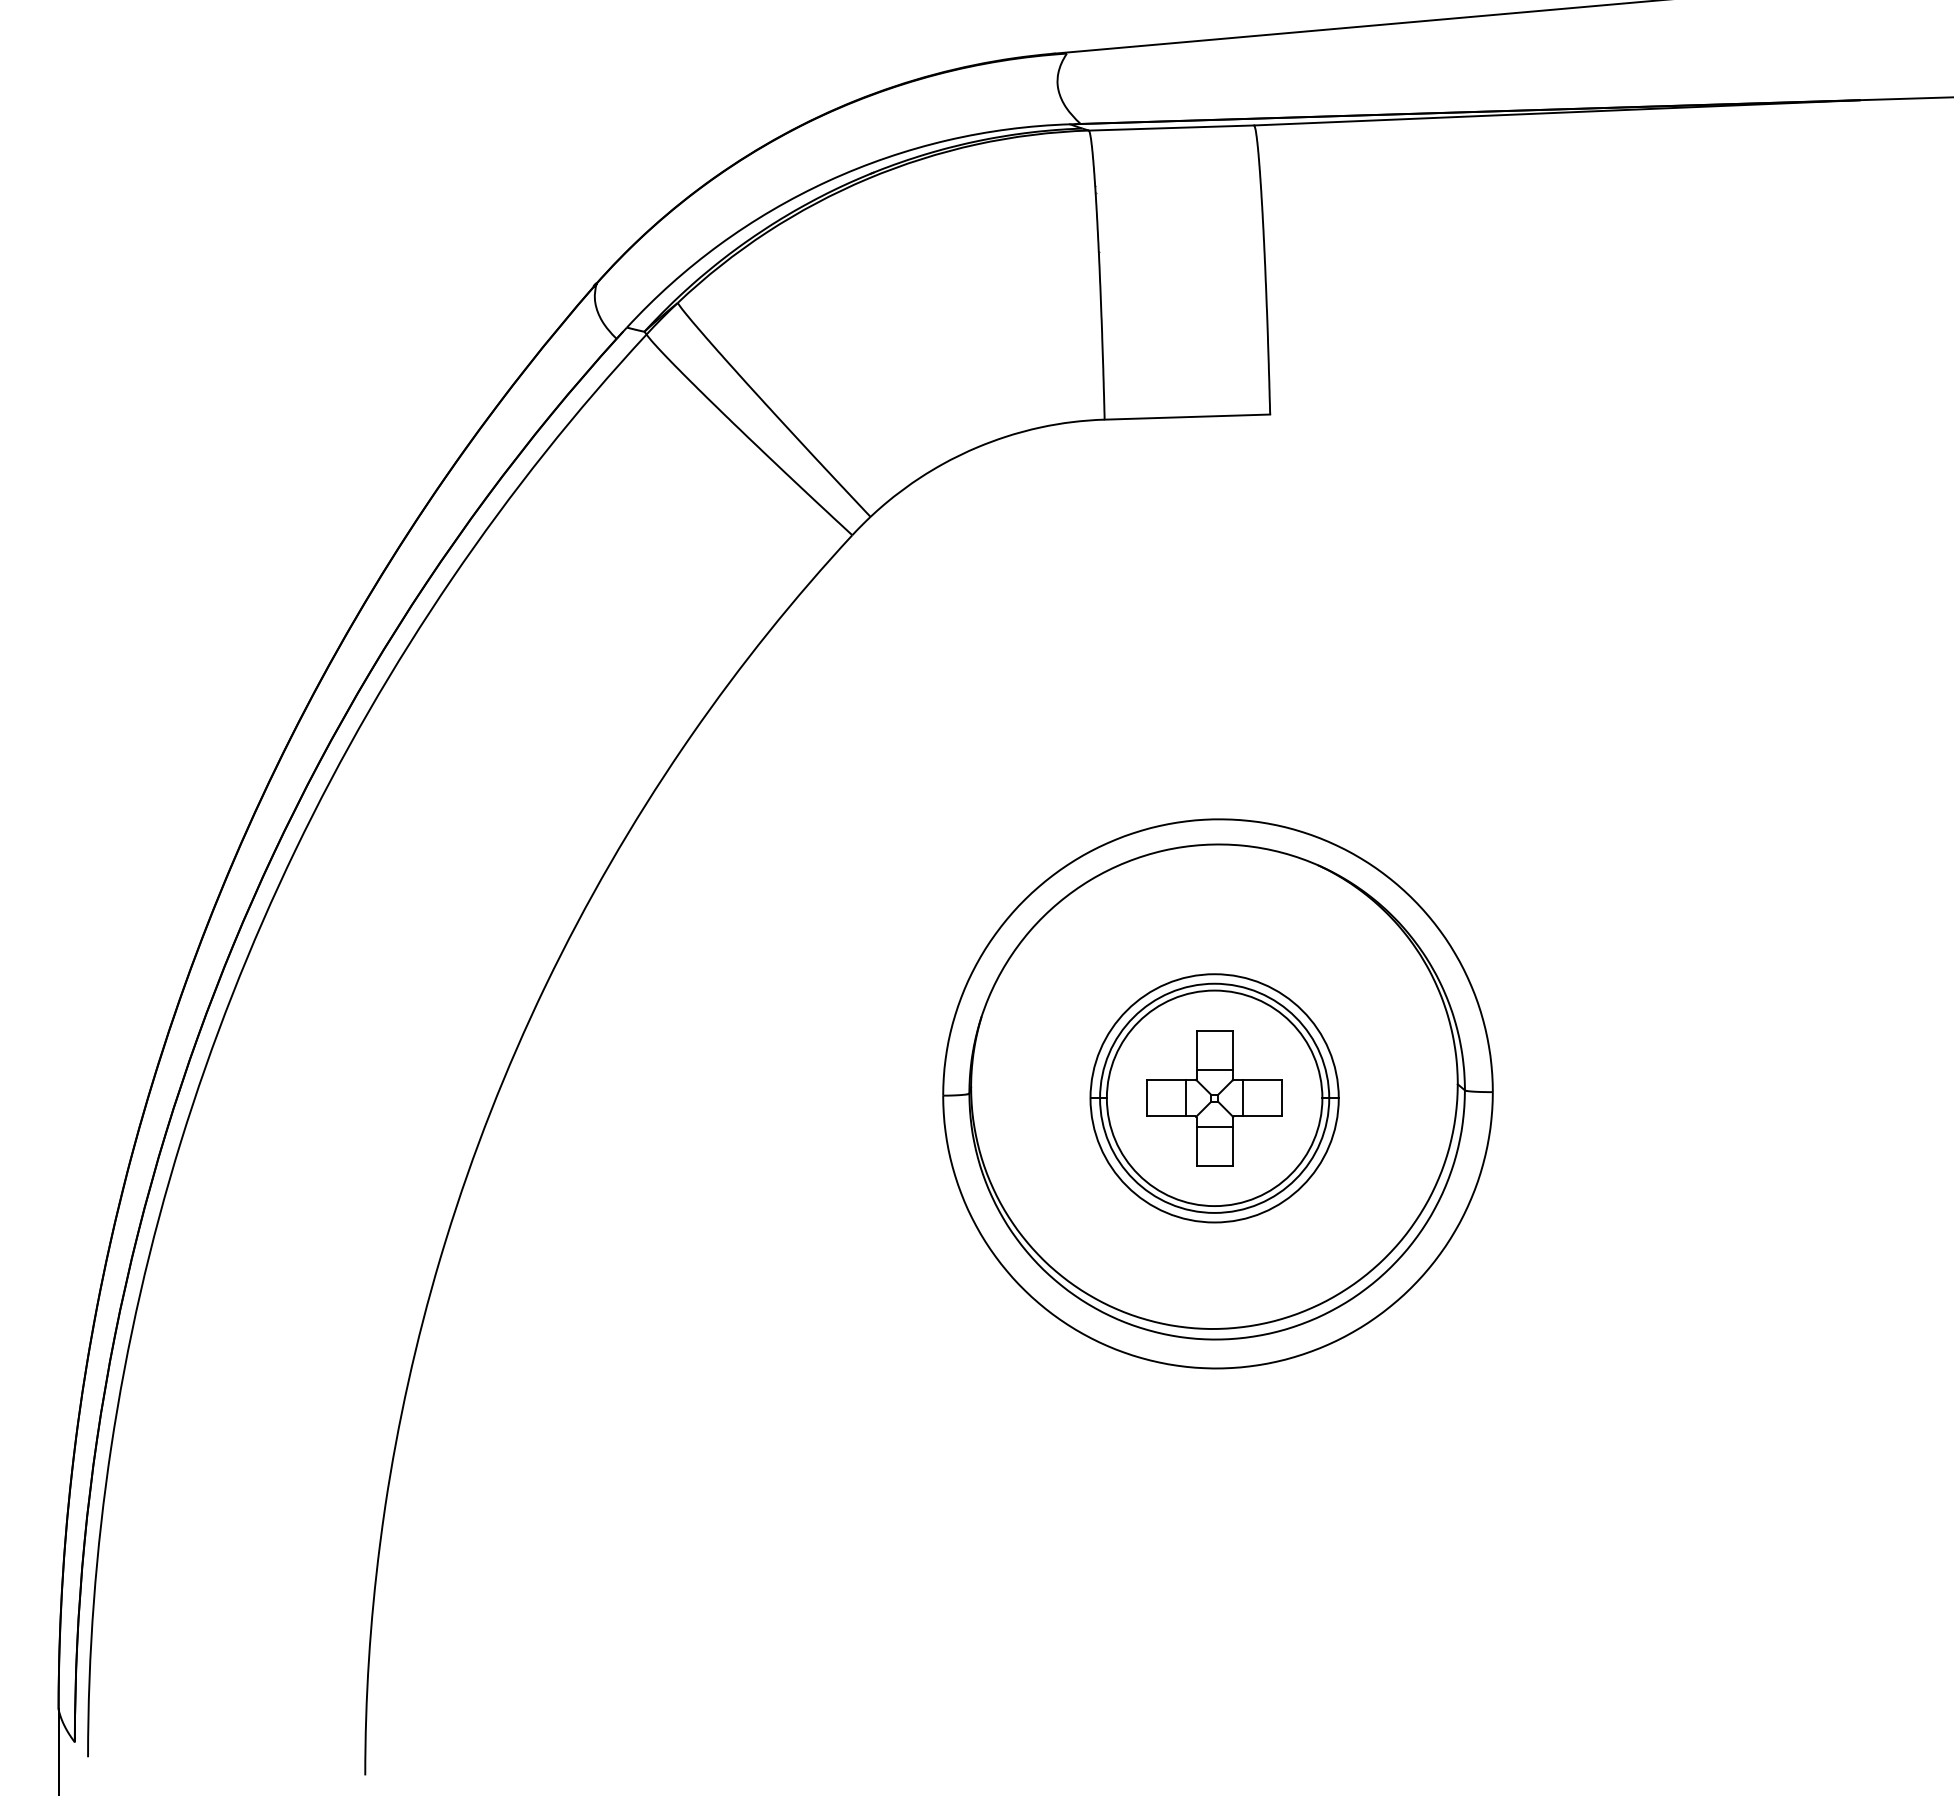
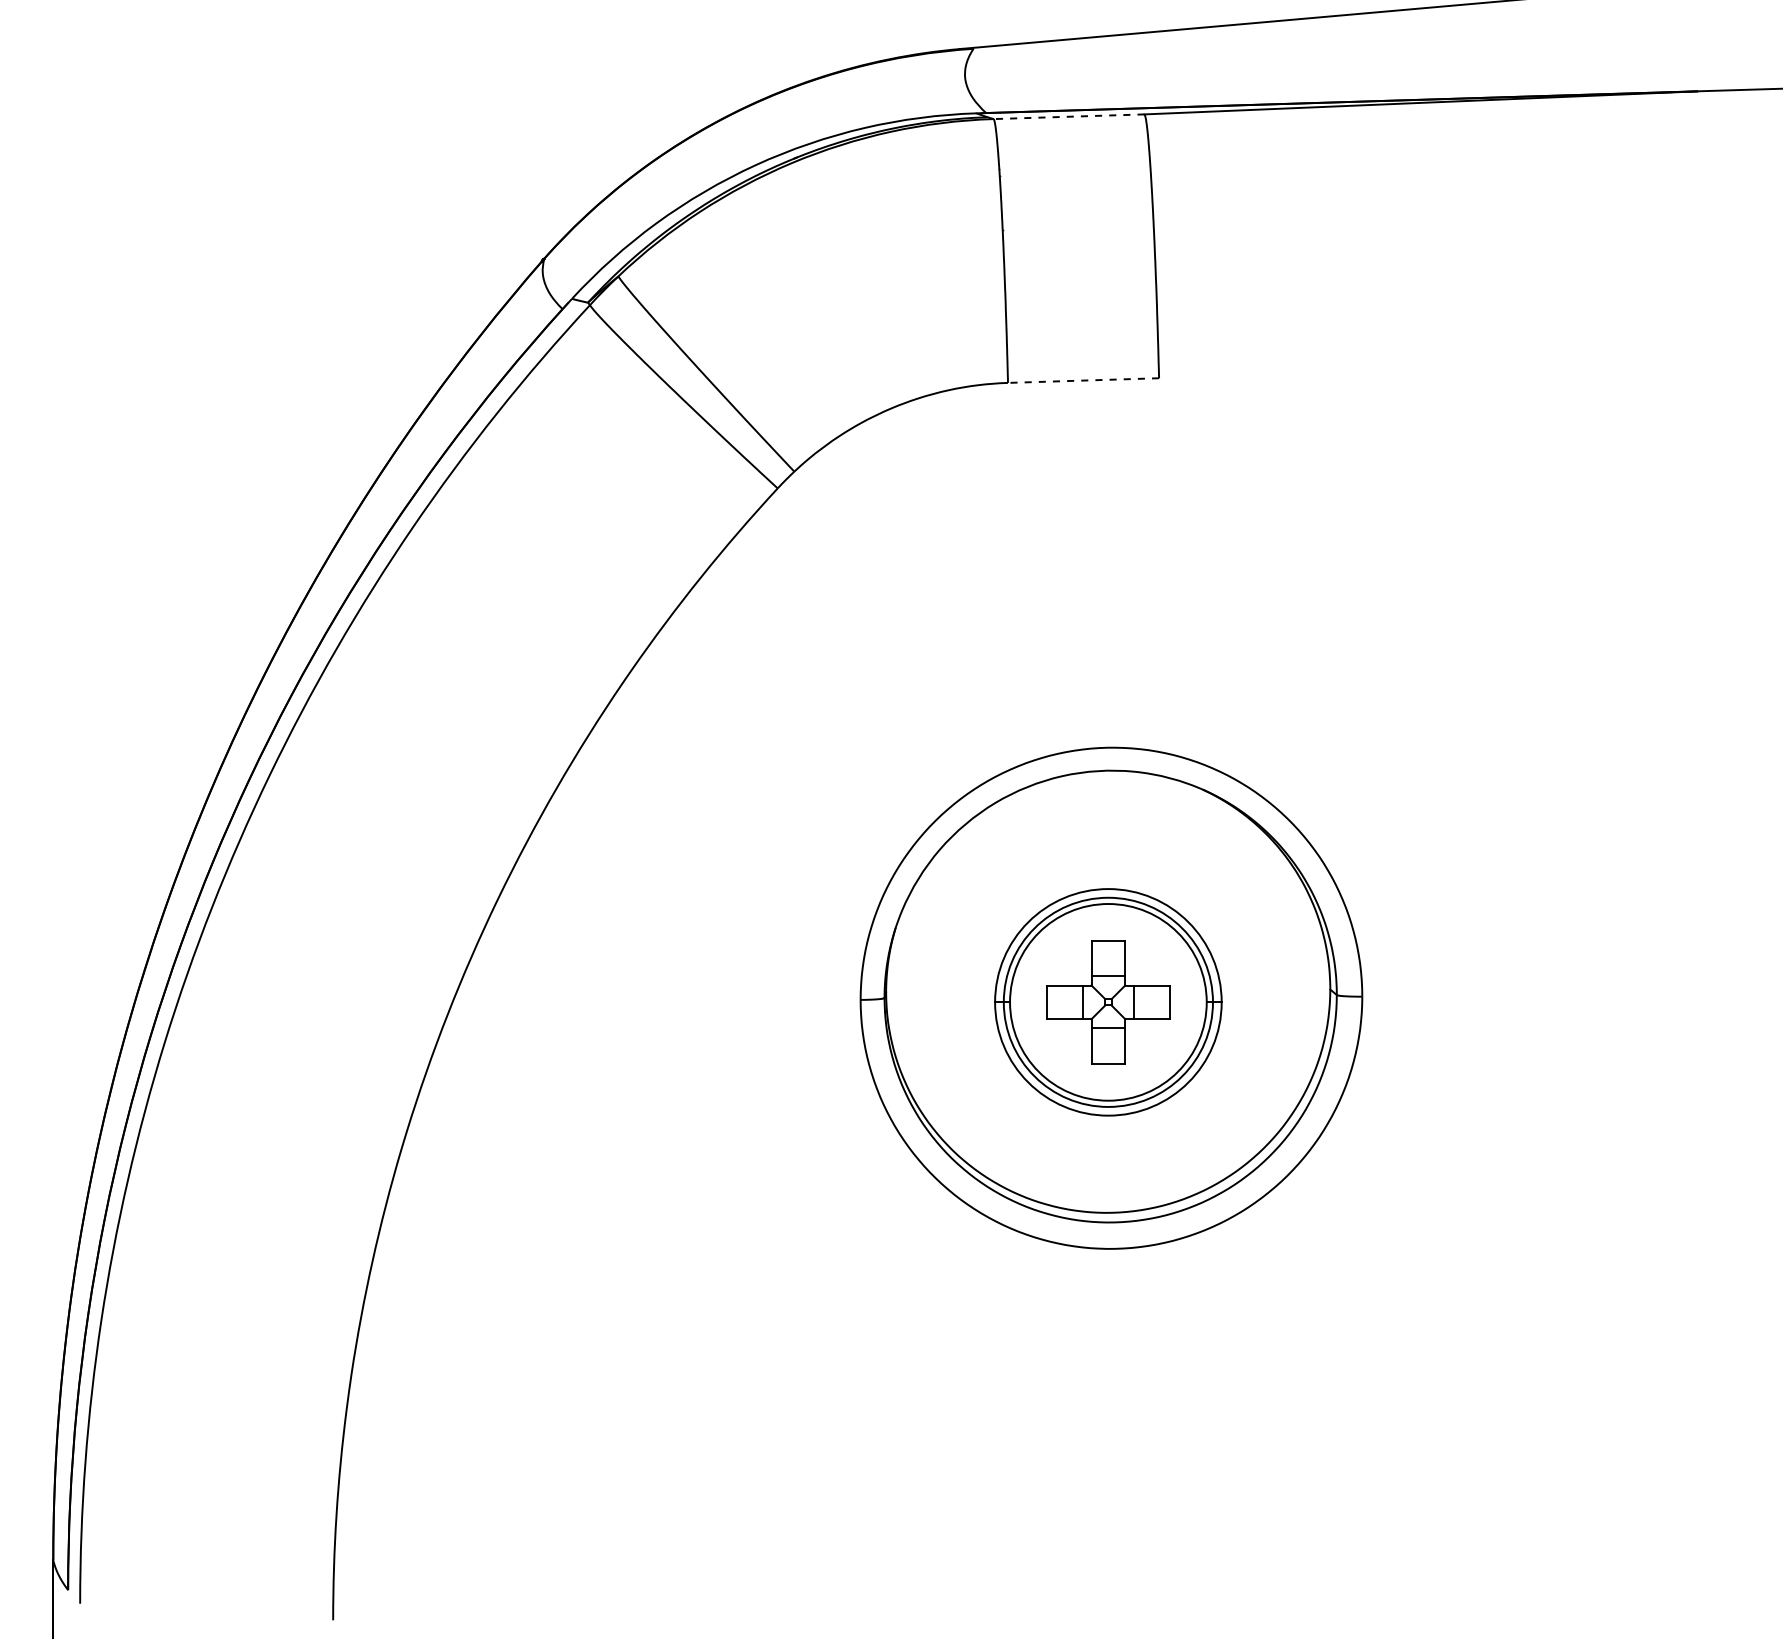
line: (1171, 128) -> (1069, 117), solid -> dashed
line: (1187, 417) -> (1083, 380), solid -> dashed

